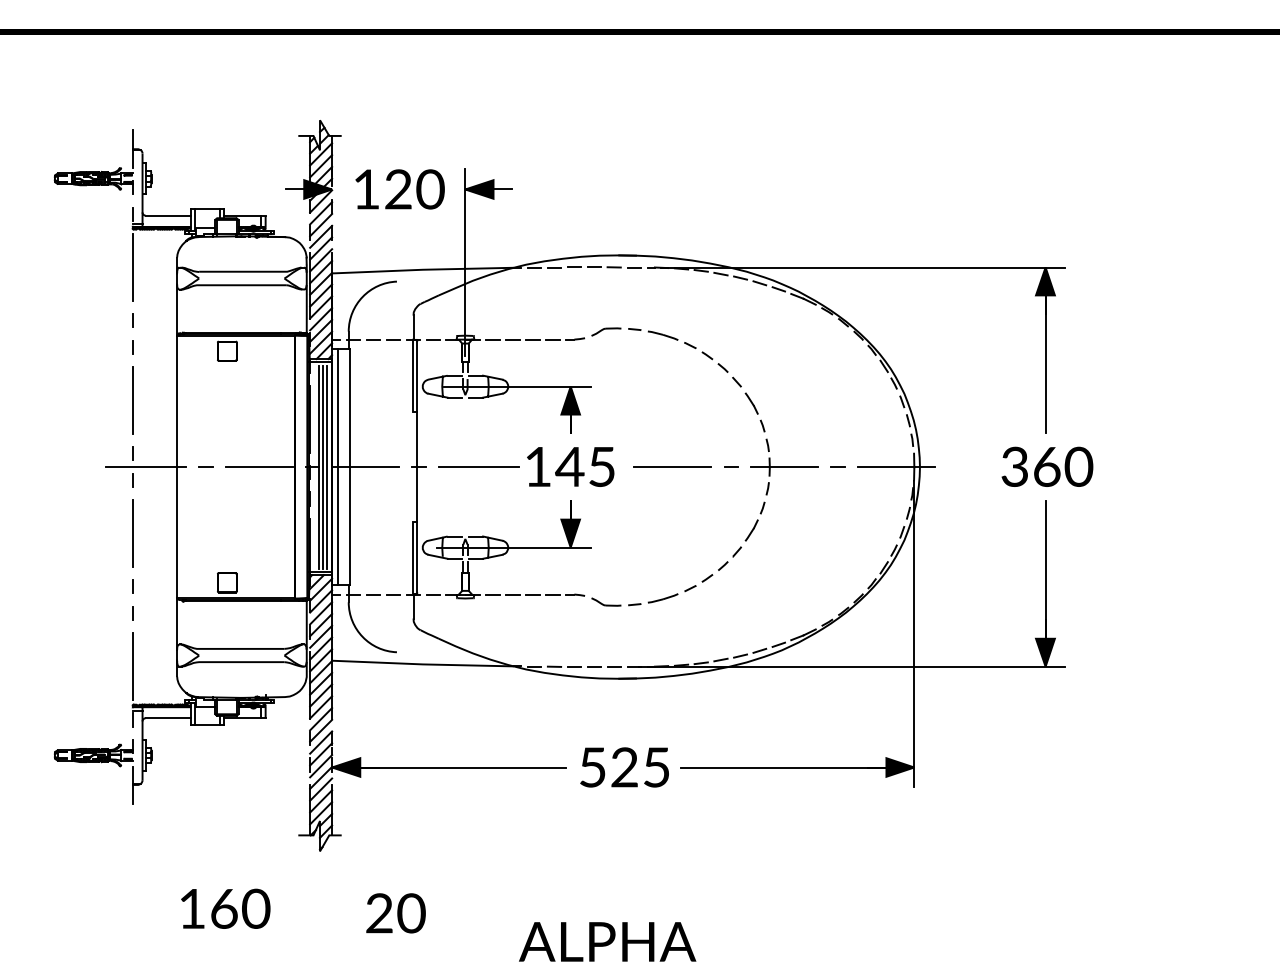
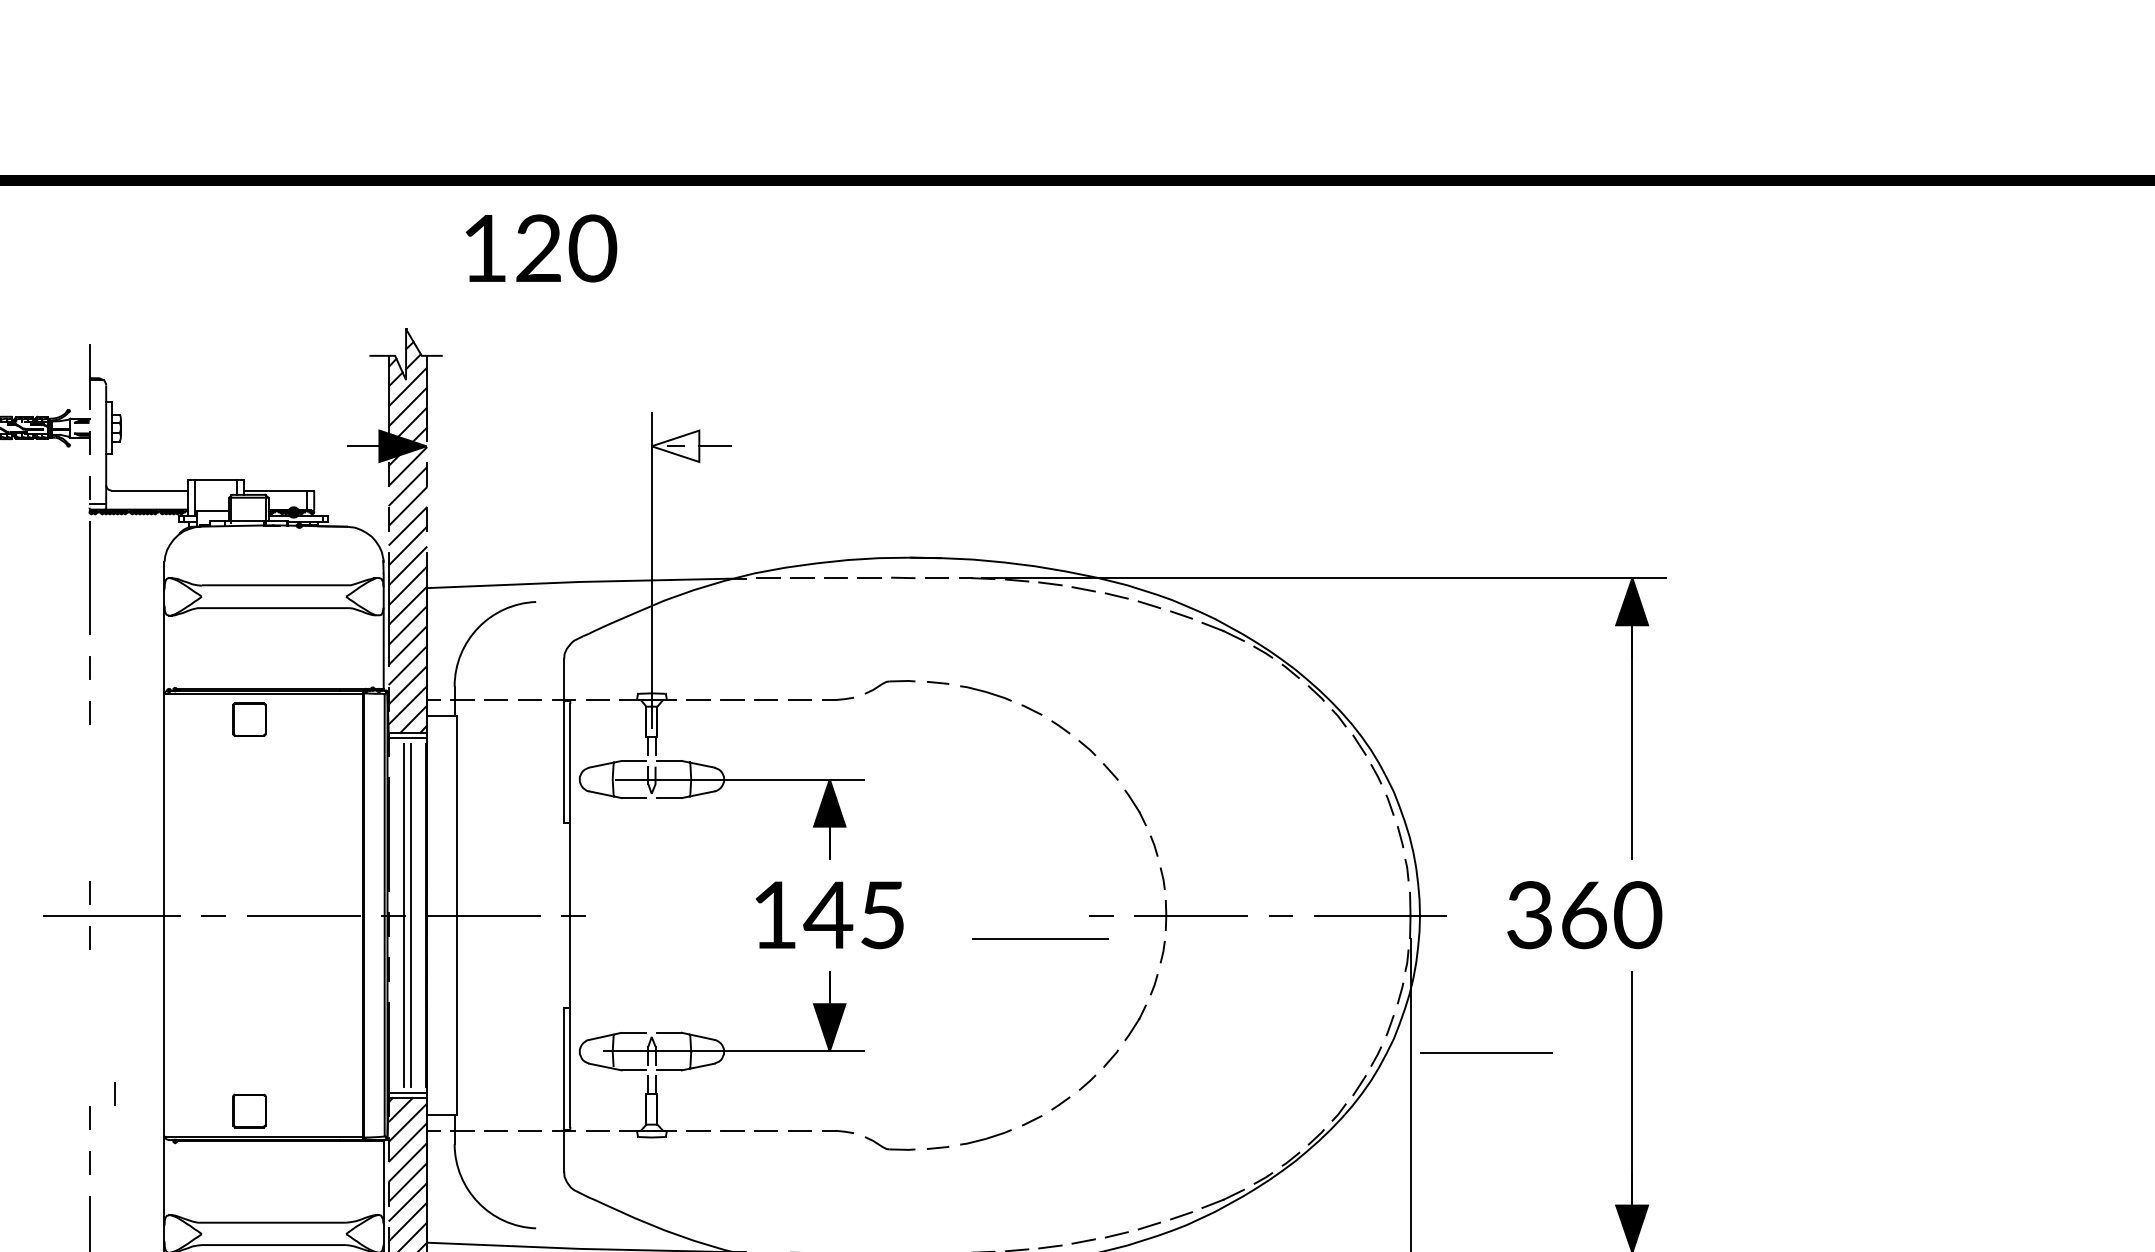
text: (399, 189) -> (540, 248), moved
fill: (479, 189) -> (675, 446), removed
line: (132, 400) -> (89, 802), removed
line: (327, 466) -> (418, 914), removed
line: (337, 466) -> (435, 914), removed
line: (478, 466) -> (1038, 938), moved
line: (672, 466) -> (1486, 1051), moved
text: (1047, 466) -> (1584, 914), moved
line: (132, 533) -> (89, 1027), removed
line: (147, 572) -> (114, 1093), added

